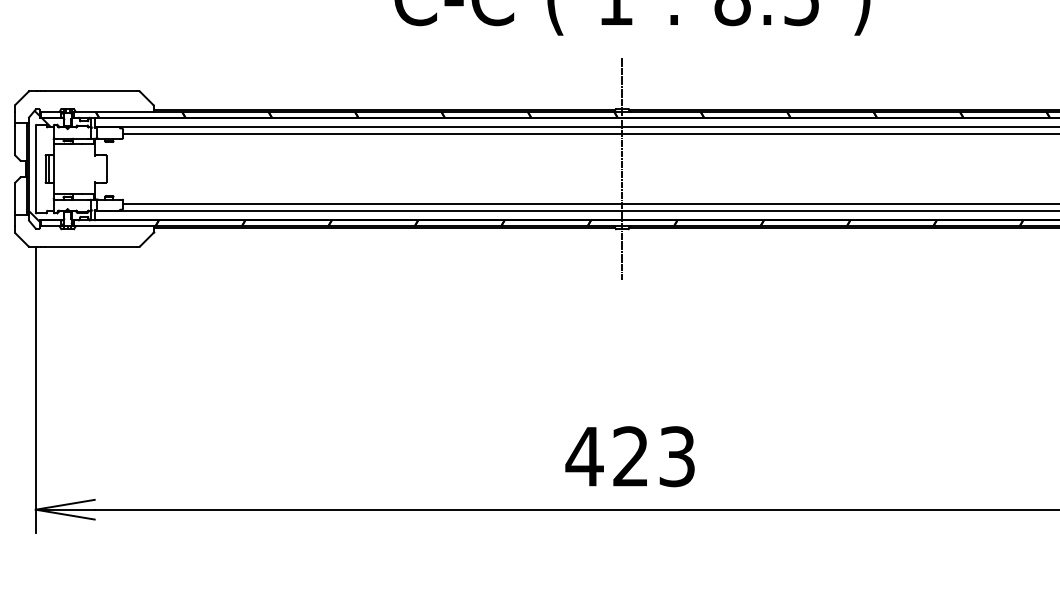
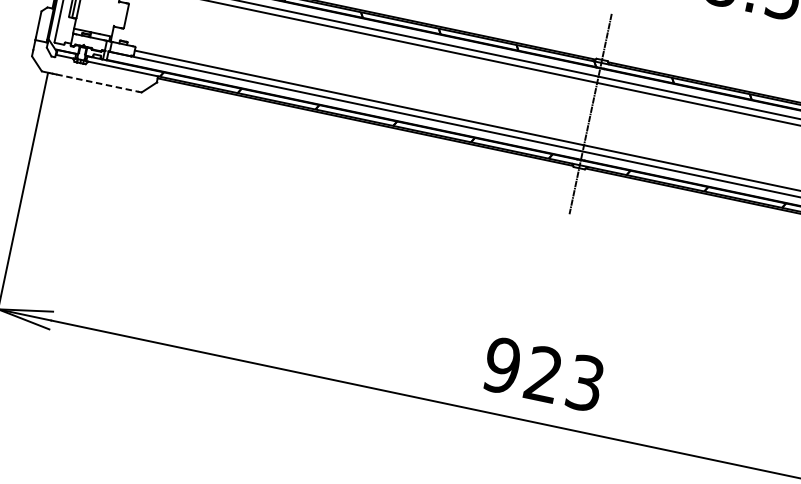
line: (90, 246) -> (97, 82), solid -> dashed
text: (584, 456) -> (502, 365), 423 -> 923

